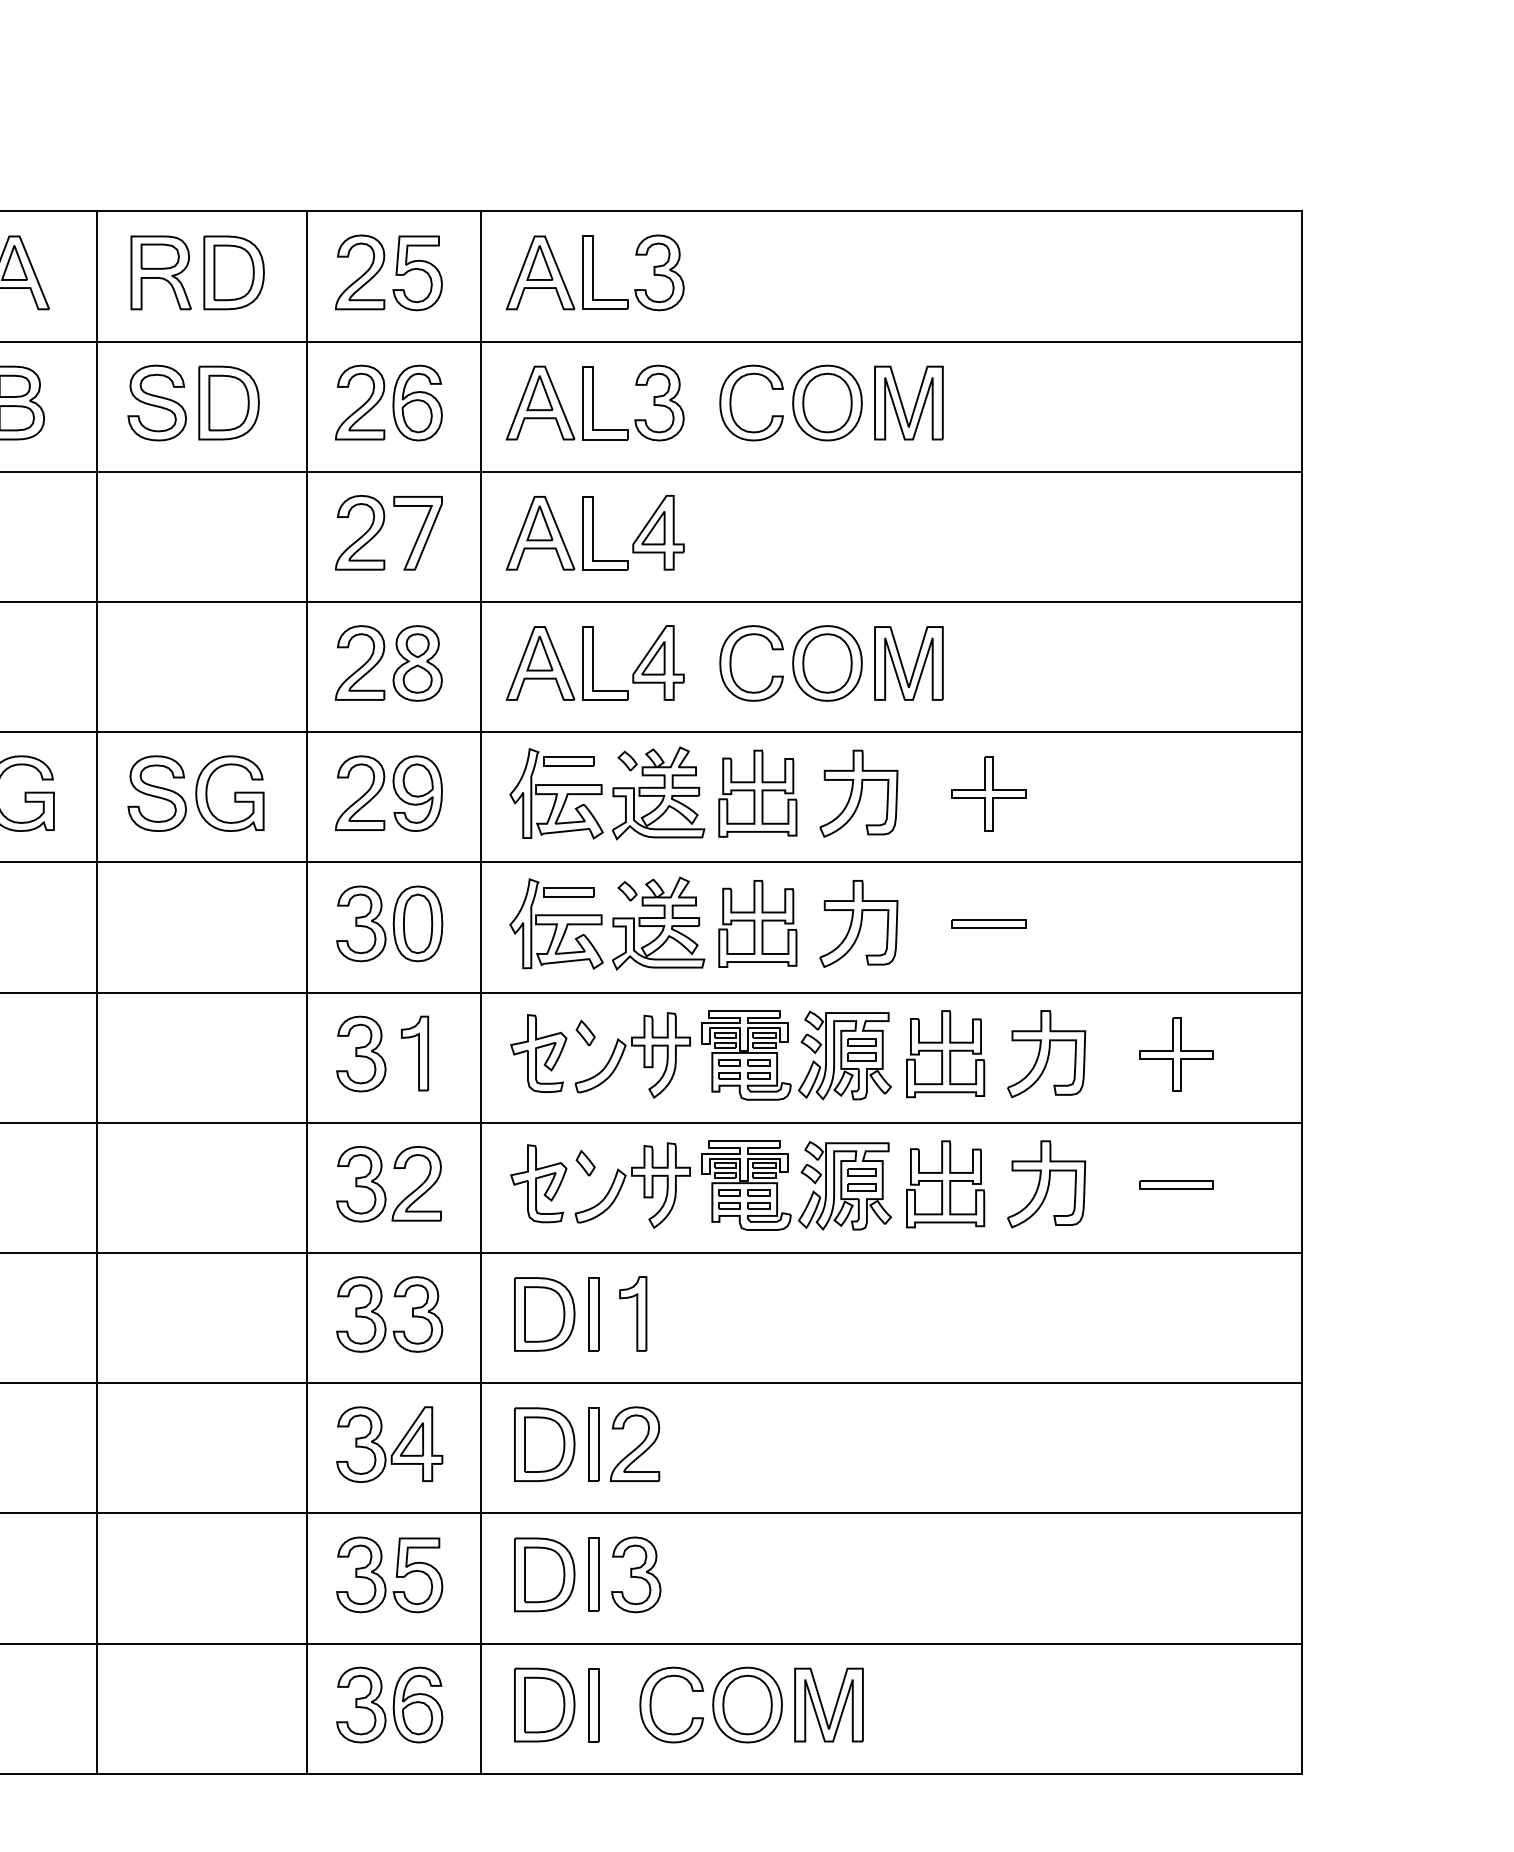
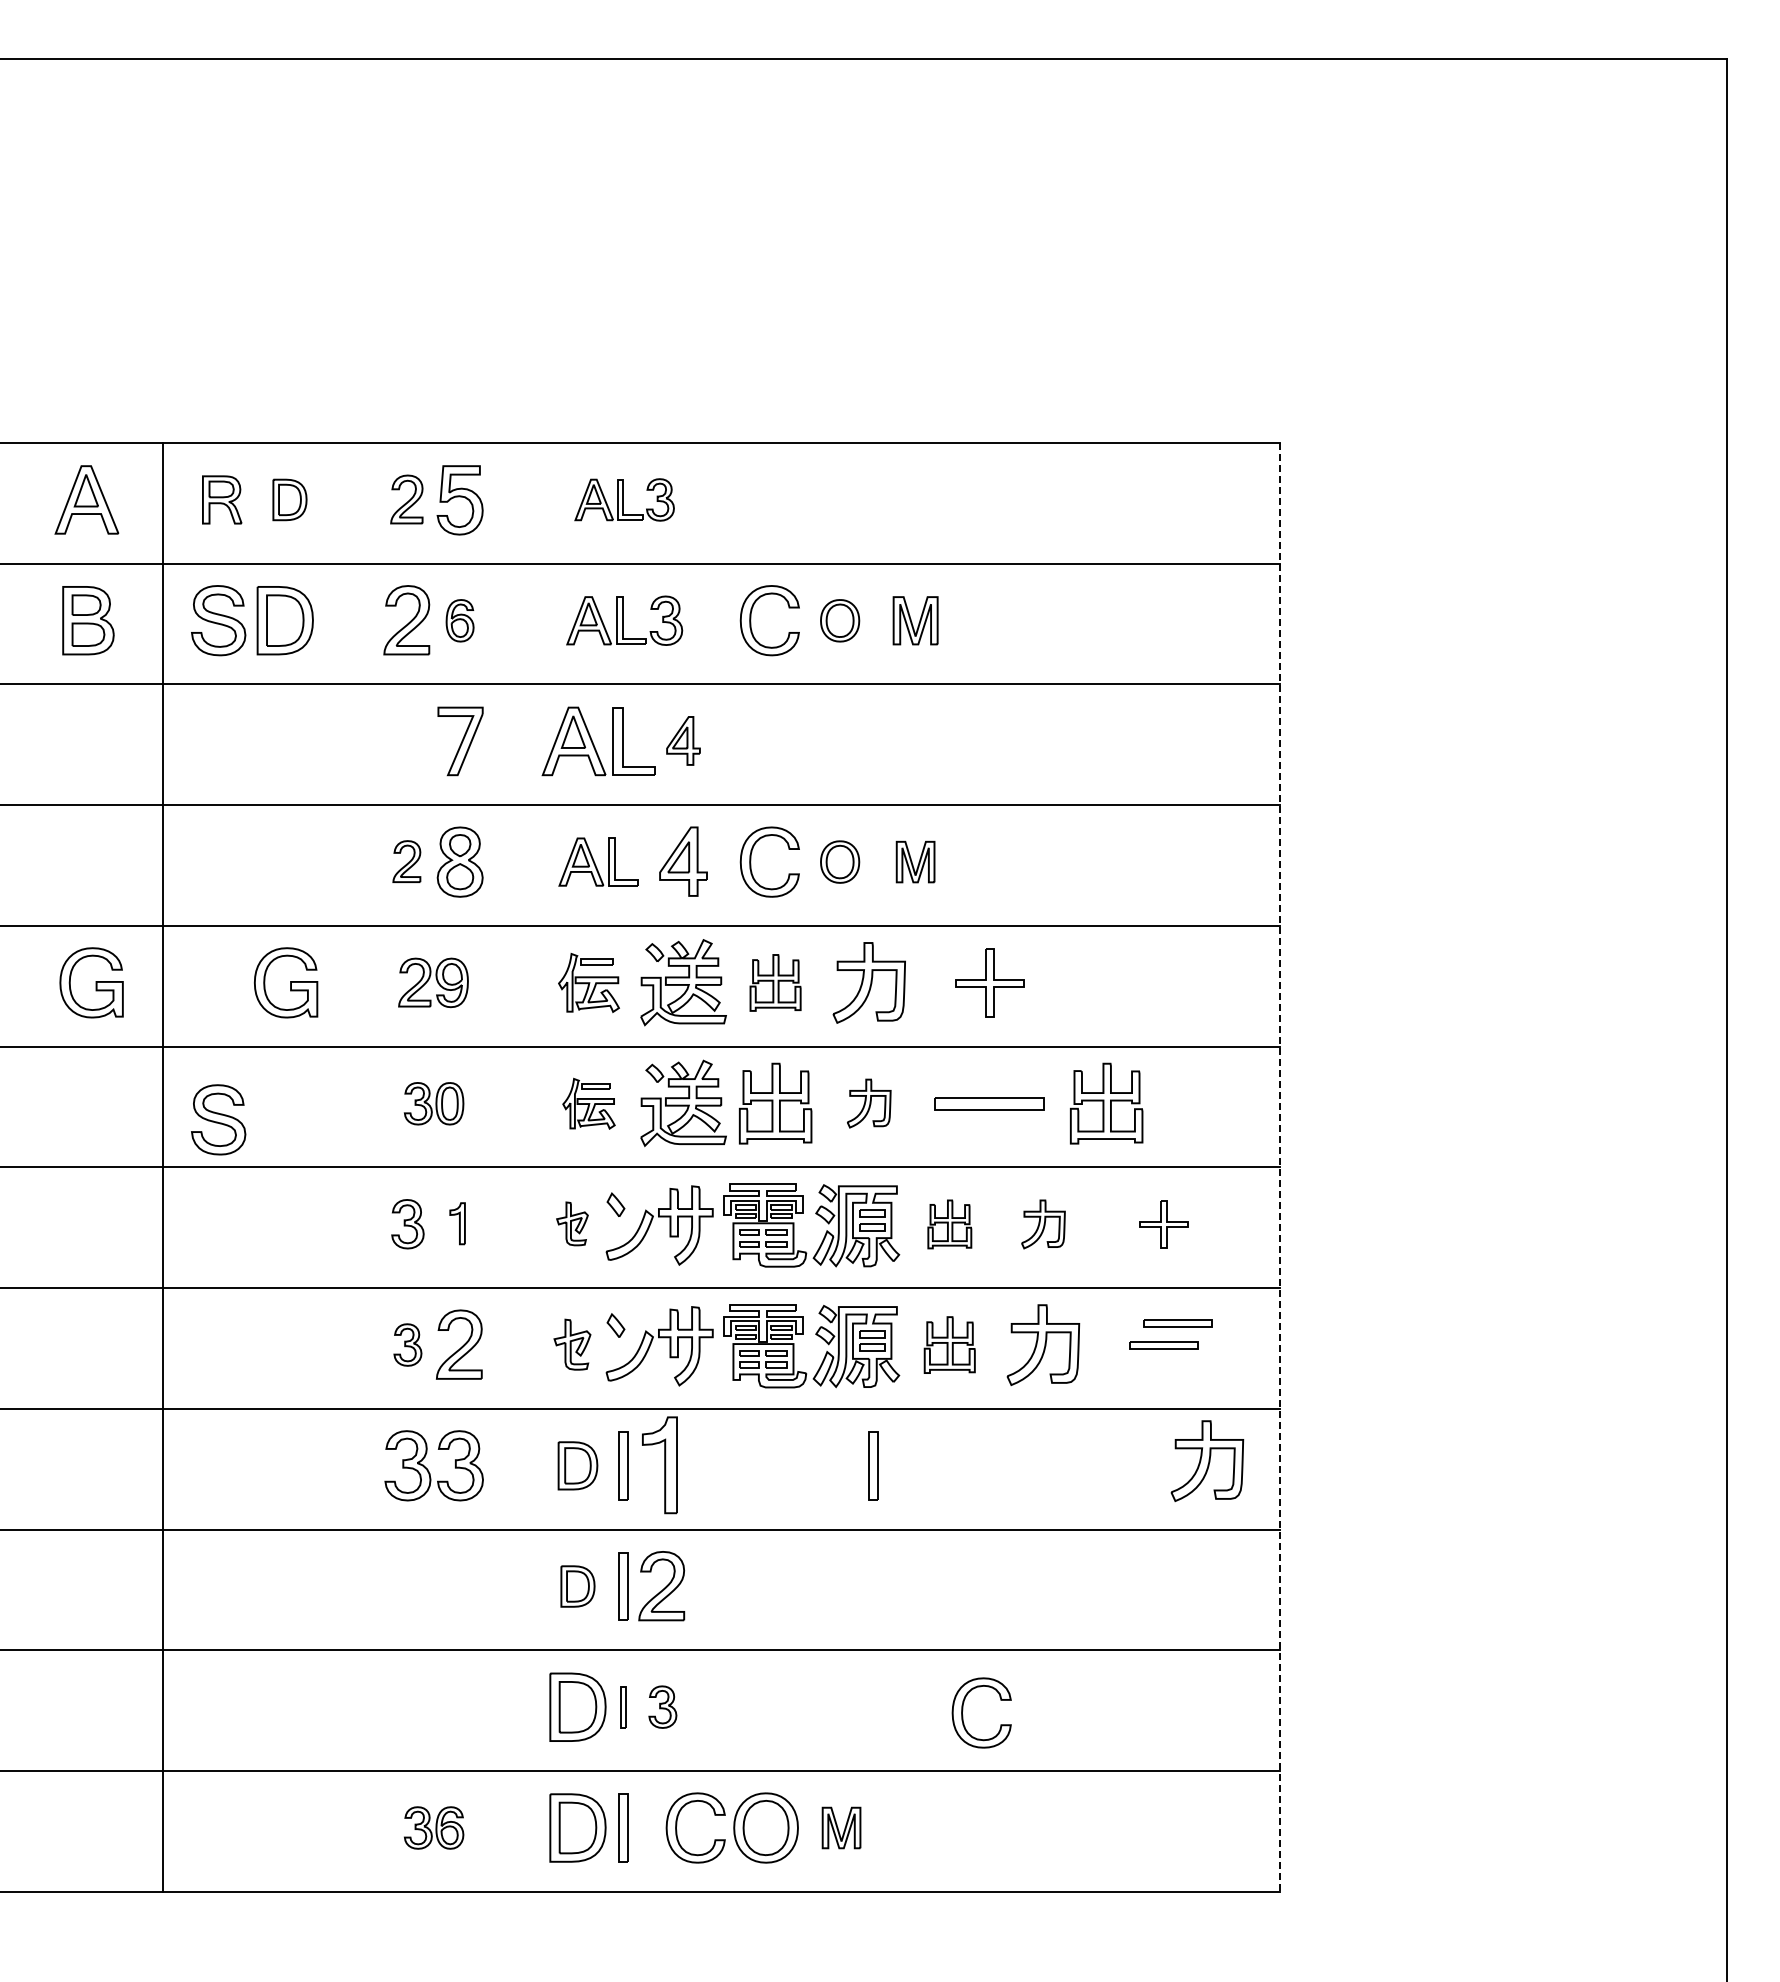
part: (160, 272) -> (221, 499), size x0.7
part: (233, 272) -> (289, 499), size x0.6
part: (359, 272) -> (406, 499), size x0.7
part: (594, 272) -> (624, 499), size x0.6
part: (416, 402) -> (459, 620), size x0.6
part: (594, 402) -> (624, 620), size x0.7
part: (826, 402) -> (839, 620), size x0.6
part: (908, 402) -> (915, 620), size x0.7
part: (359, 532) -> (406, 740), removed
part: (658, 532) -> (683, 740), size x0.7
part: (359, 662) -> (406, 861), size x0.6
part: (566, 662) -> (598, 861), size x0.7
part: (826, 662) -> (839, 861), size x0.6
part: (908, 662) -> (915, 861), size x0.6
part: (157, 793) -> (218, 1119), moved
part: (388, 793) -> (433, 982), size x0.7
part: (556, 793) -> (588, 982), size x0.7
part: (757, 793) -> (775, 982), size x0.7
part: (388, 923) -> (433, 1103), size x0.6
part: (556, 923) -> (588, 1103), size x0.6
part: (858, 923) -> (868, 1103), size x0.6
part: (988, 923) -> (989, 1103), size x1.6
part: (1114, 923) -> (1106, 1103), added
line: (306, 992) -> (357, 1167), removed
line: (480, 992) -> (518, 1167), removed
line: (1302, 992) -> (1280, 1167), solid -> dashed
part: (360, 1053) -> (407, 1223), size x0.7
part: (414, 1053) -> (457, 1223), size x0.6
part: (538, 1053) -> (572, 1223), size x0.6
part: (945, 1054) -> (949, 1224), size x0.6
part: (1046, 1054) -> (1043, 1224), size x0.6
part: (1176, 1054) -> (1163, 1224), size x0.7
part: (1191, 1161) -> (1177, 1323), added
part: (360, 1183) -> (407, 1344), size x0.6
part: (538, 1183) -> (572, 1344), size x0.7
part: (945, 1183) -> (949, 1344), size x0.7
part: (1223, 1308) -> (1207, 1460), added
part: (544, 1314) -> (577, 1465), size x0.7
part: (633, 1314) -> (660, 1465), size x1.4
part: (863, 1314) -> (873, 1465), added
part: (544, 1444) -> (577, 1586), size x0.6
part: (383, 1448) -> (428, 1590), removed
part: (635, 1574) -> (662, 1706), size x0.6
part: (593, 1575) -> (623, 1707), size x0.6
part: (382, 1577) -> (427, 1709), removed
part: (960, 1578) -> (963, 1710), added
part: (388, 1704) -> (433, 1827), size x0.6
part: (828, 1704) -> (841, 1827), size x0.6

